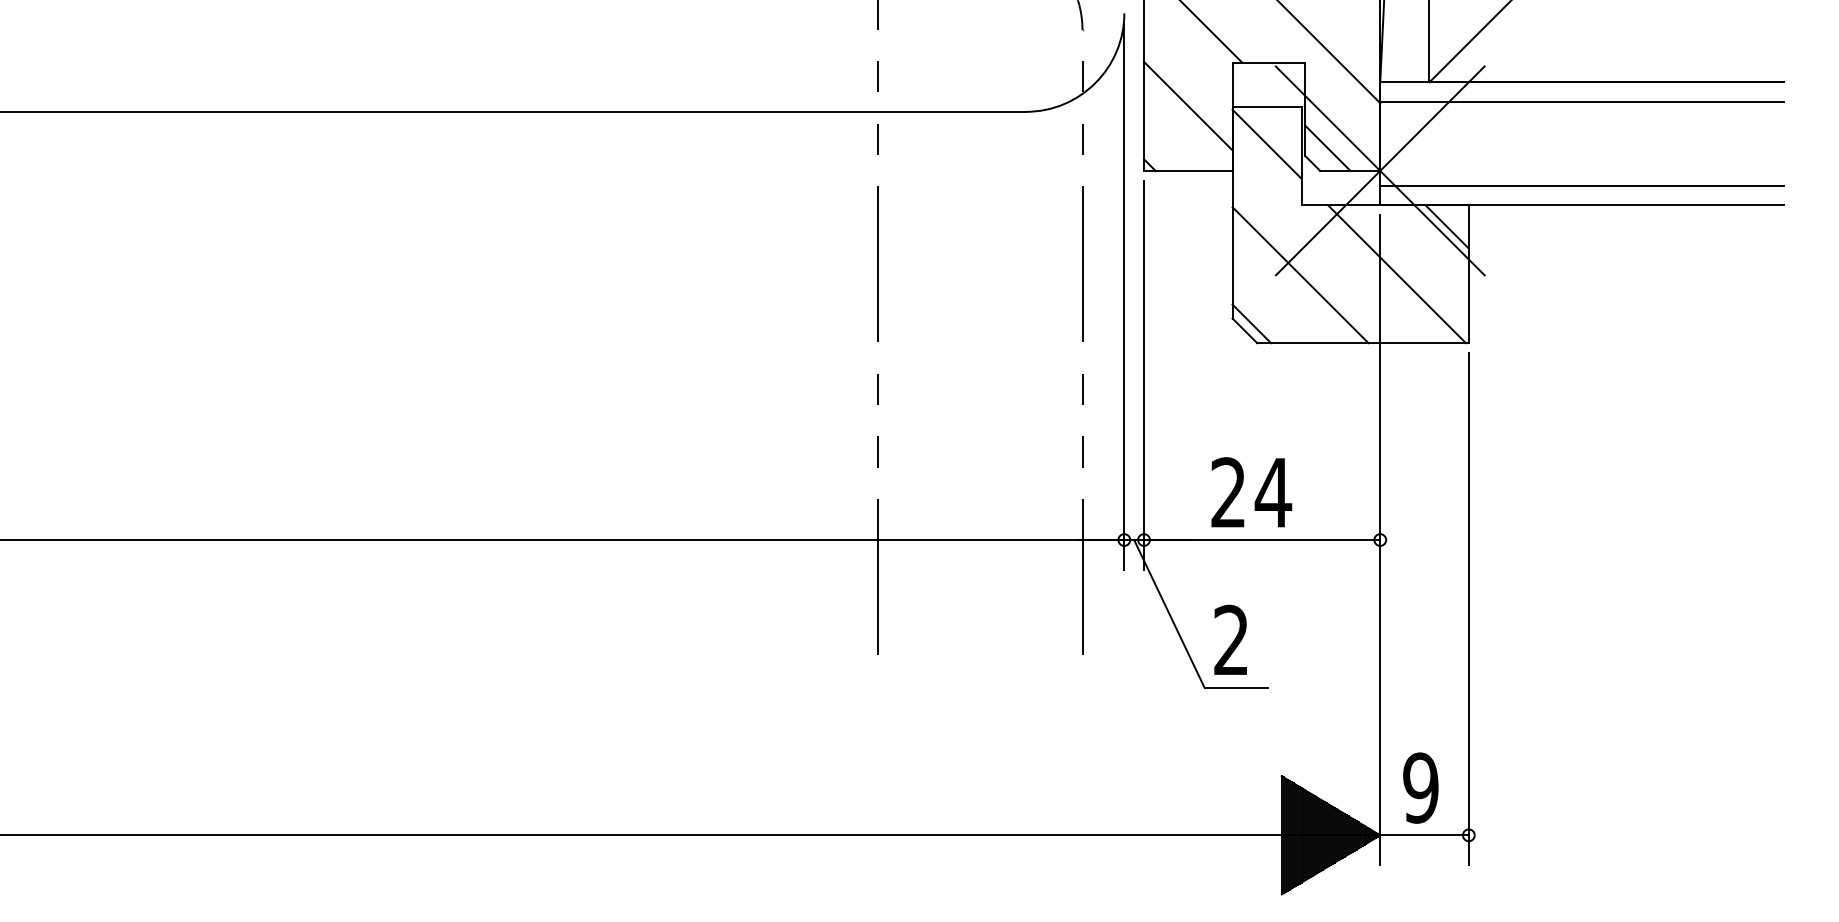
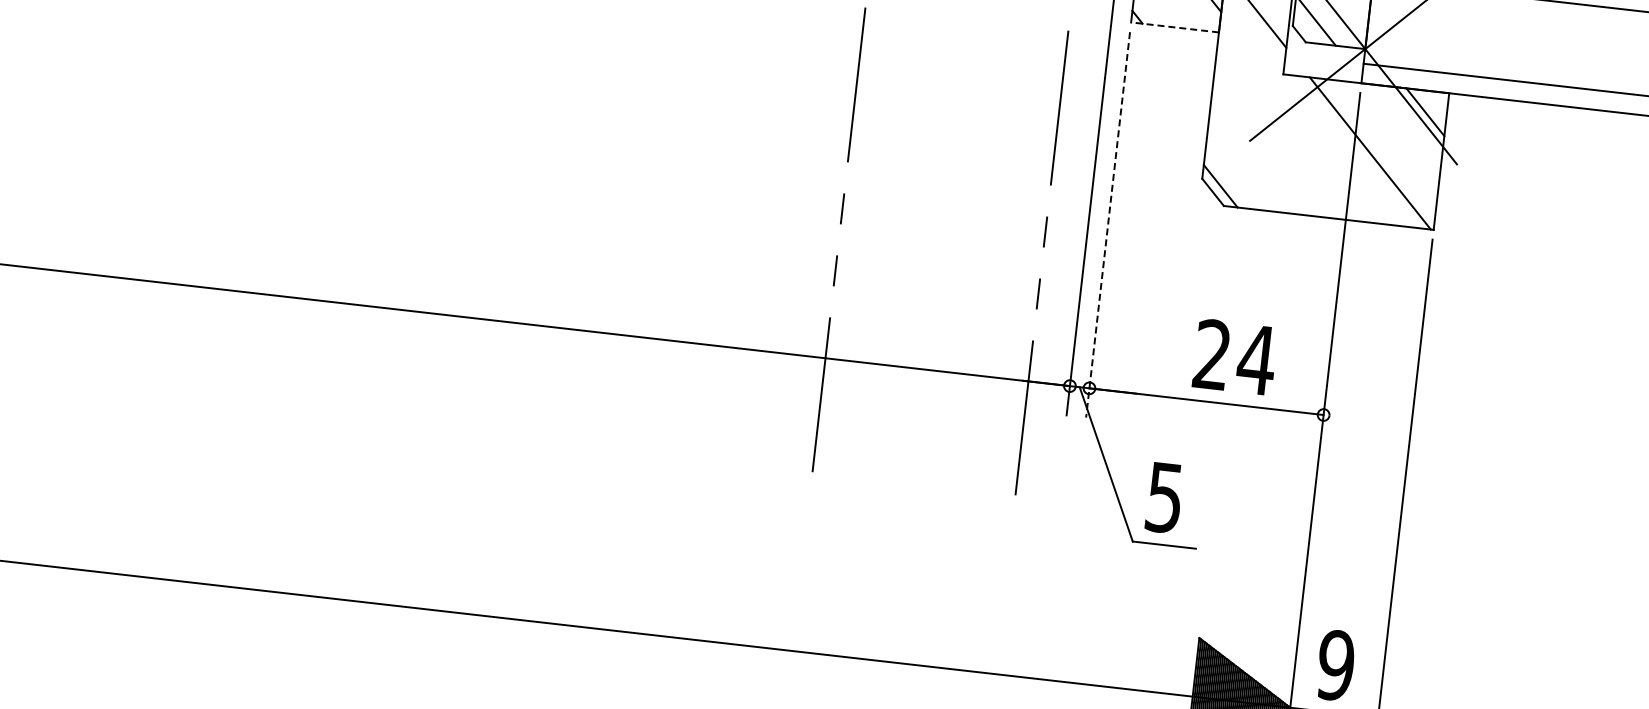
line: (1187, 170) -> (1174, 26), solid -> dashed
line: (1300, 275) -> (1274, 143), removed
line: (1144, 375) -> (1108, 225), solid -> dashed
text: (1251, 492) -> (1235, 357), moved
text: (1230, 640) -> (1163, 497), 2 -> 5

